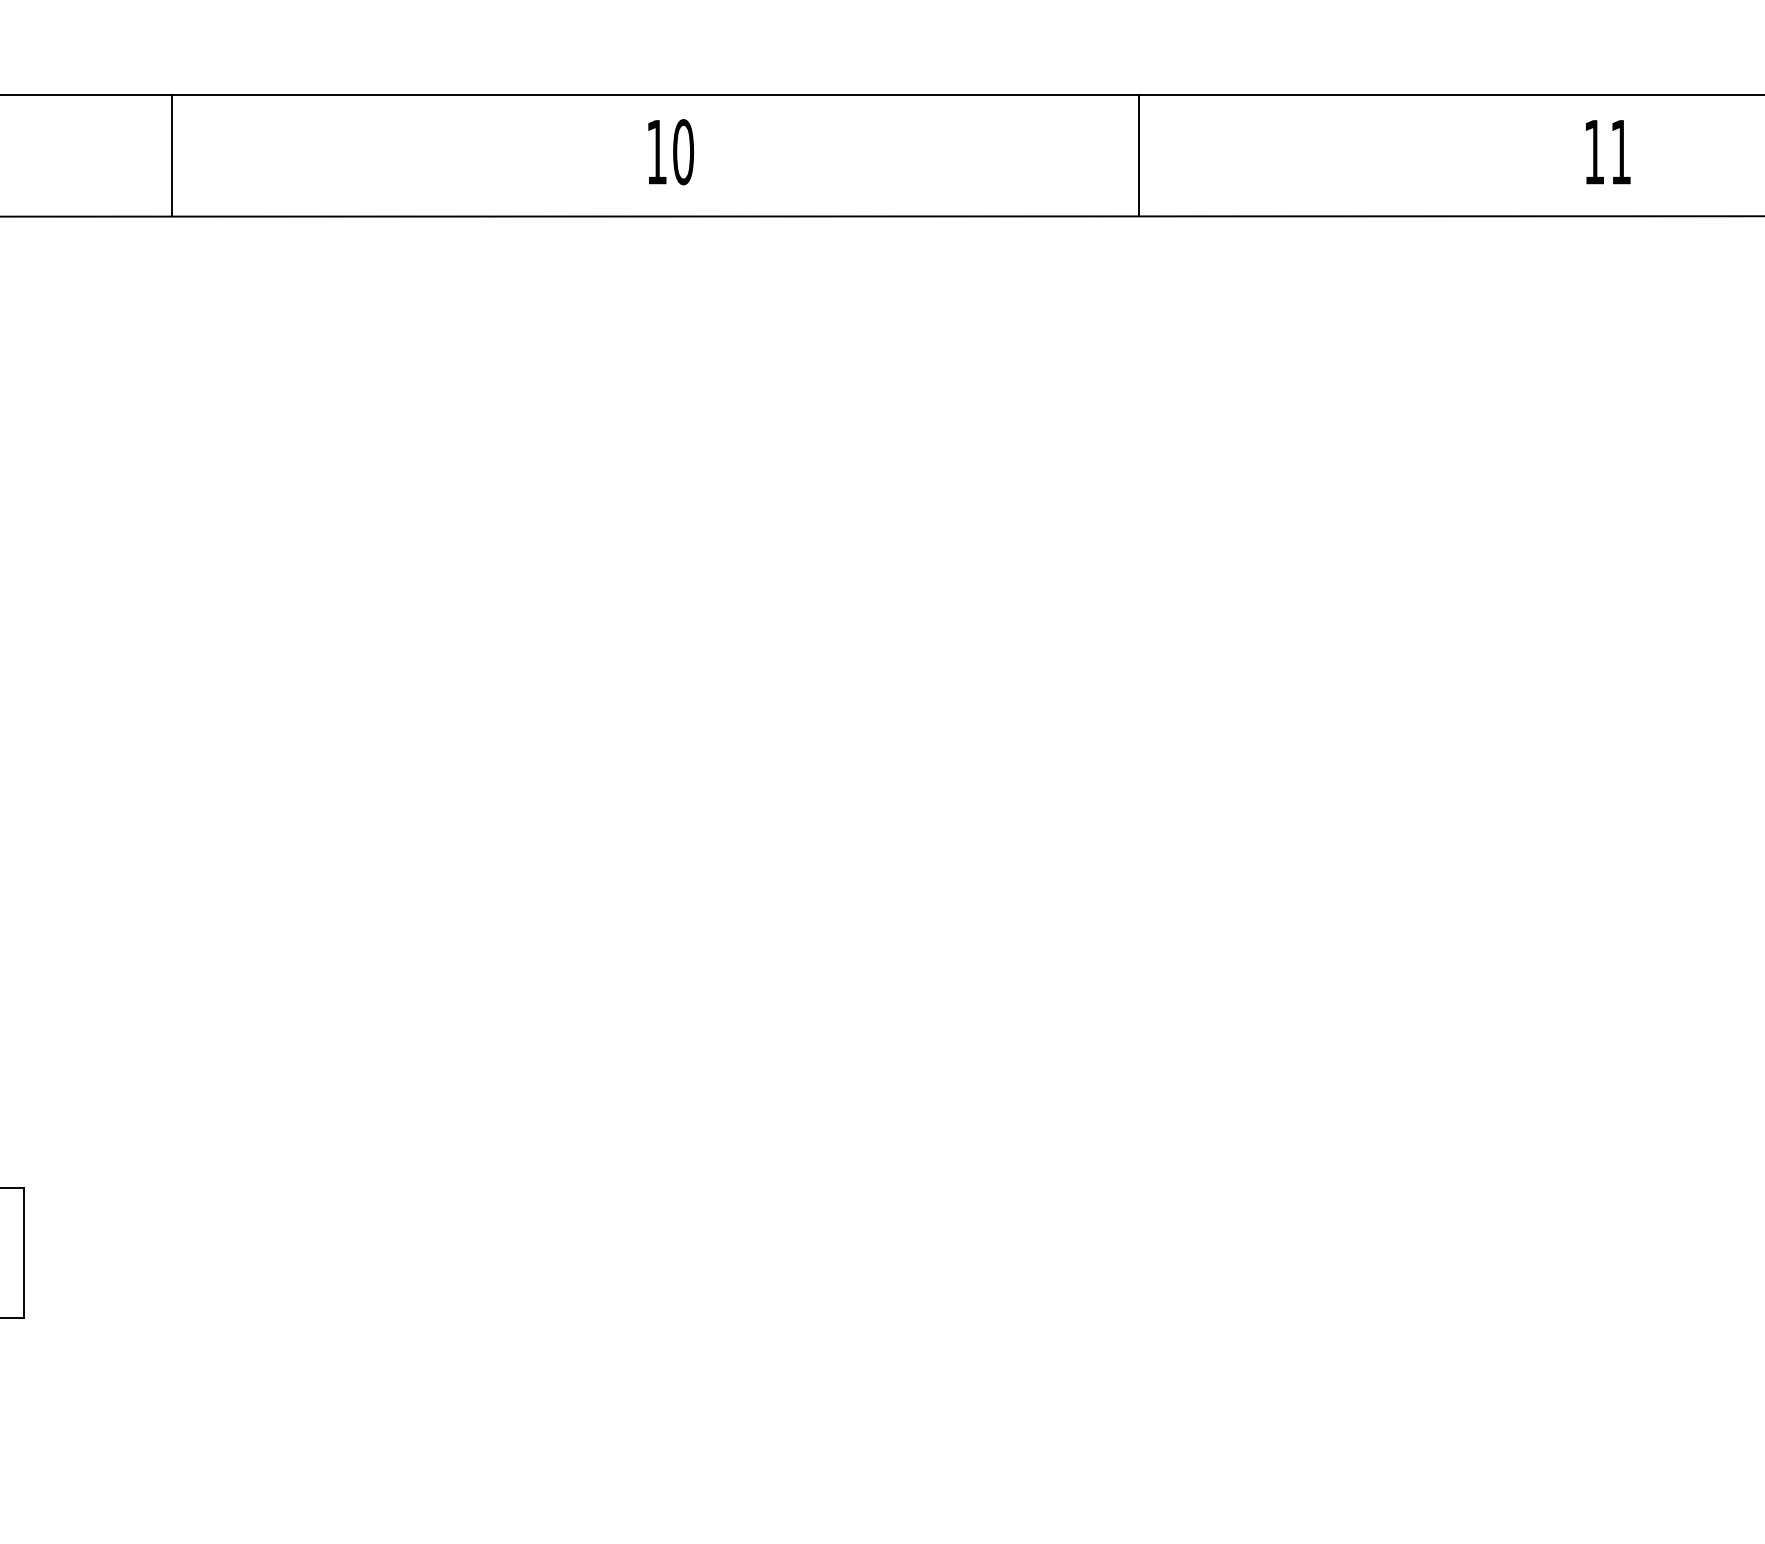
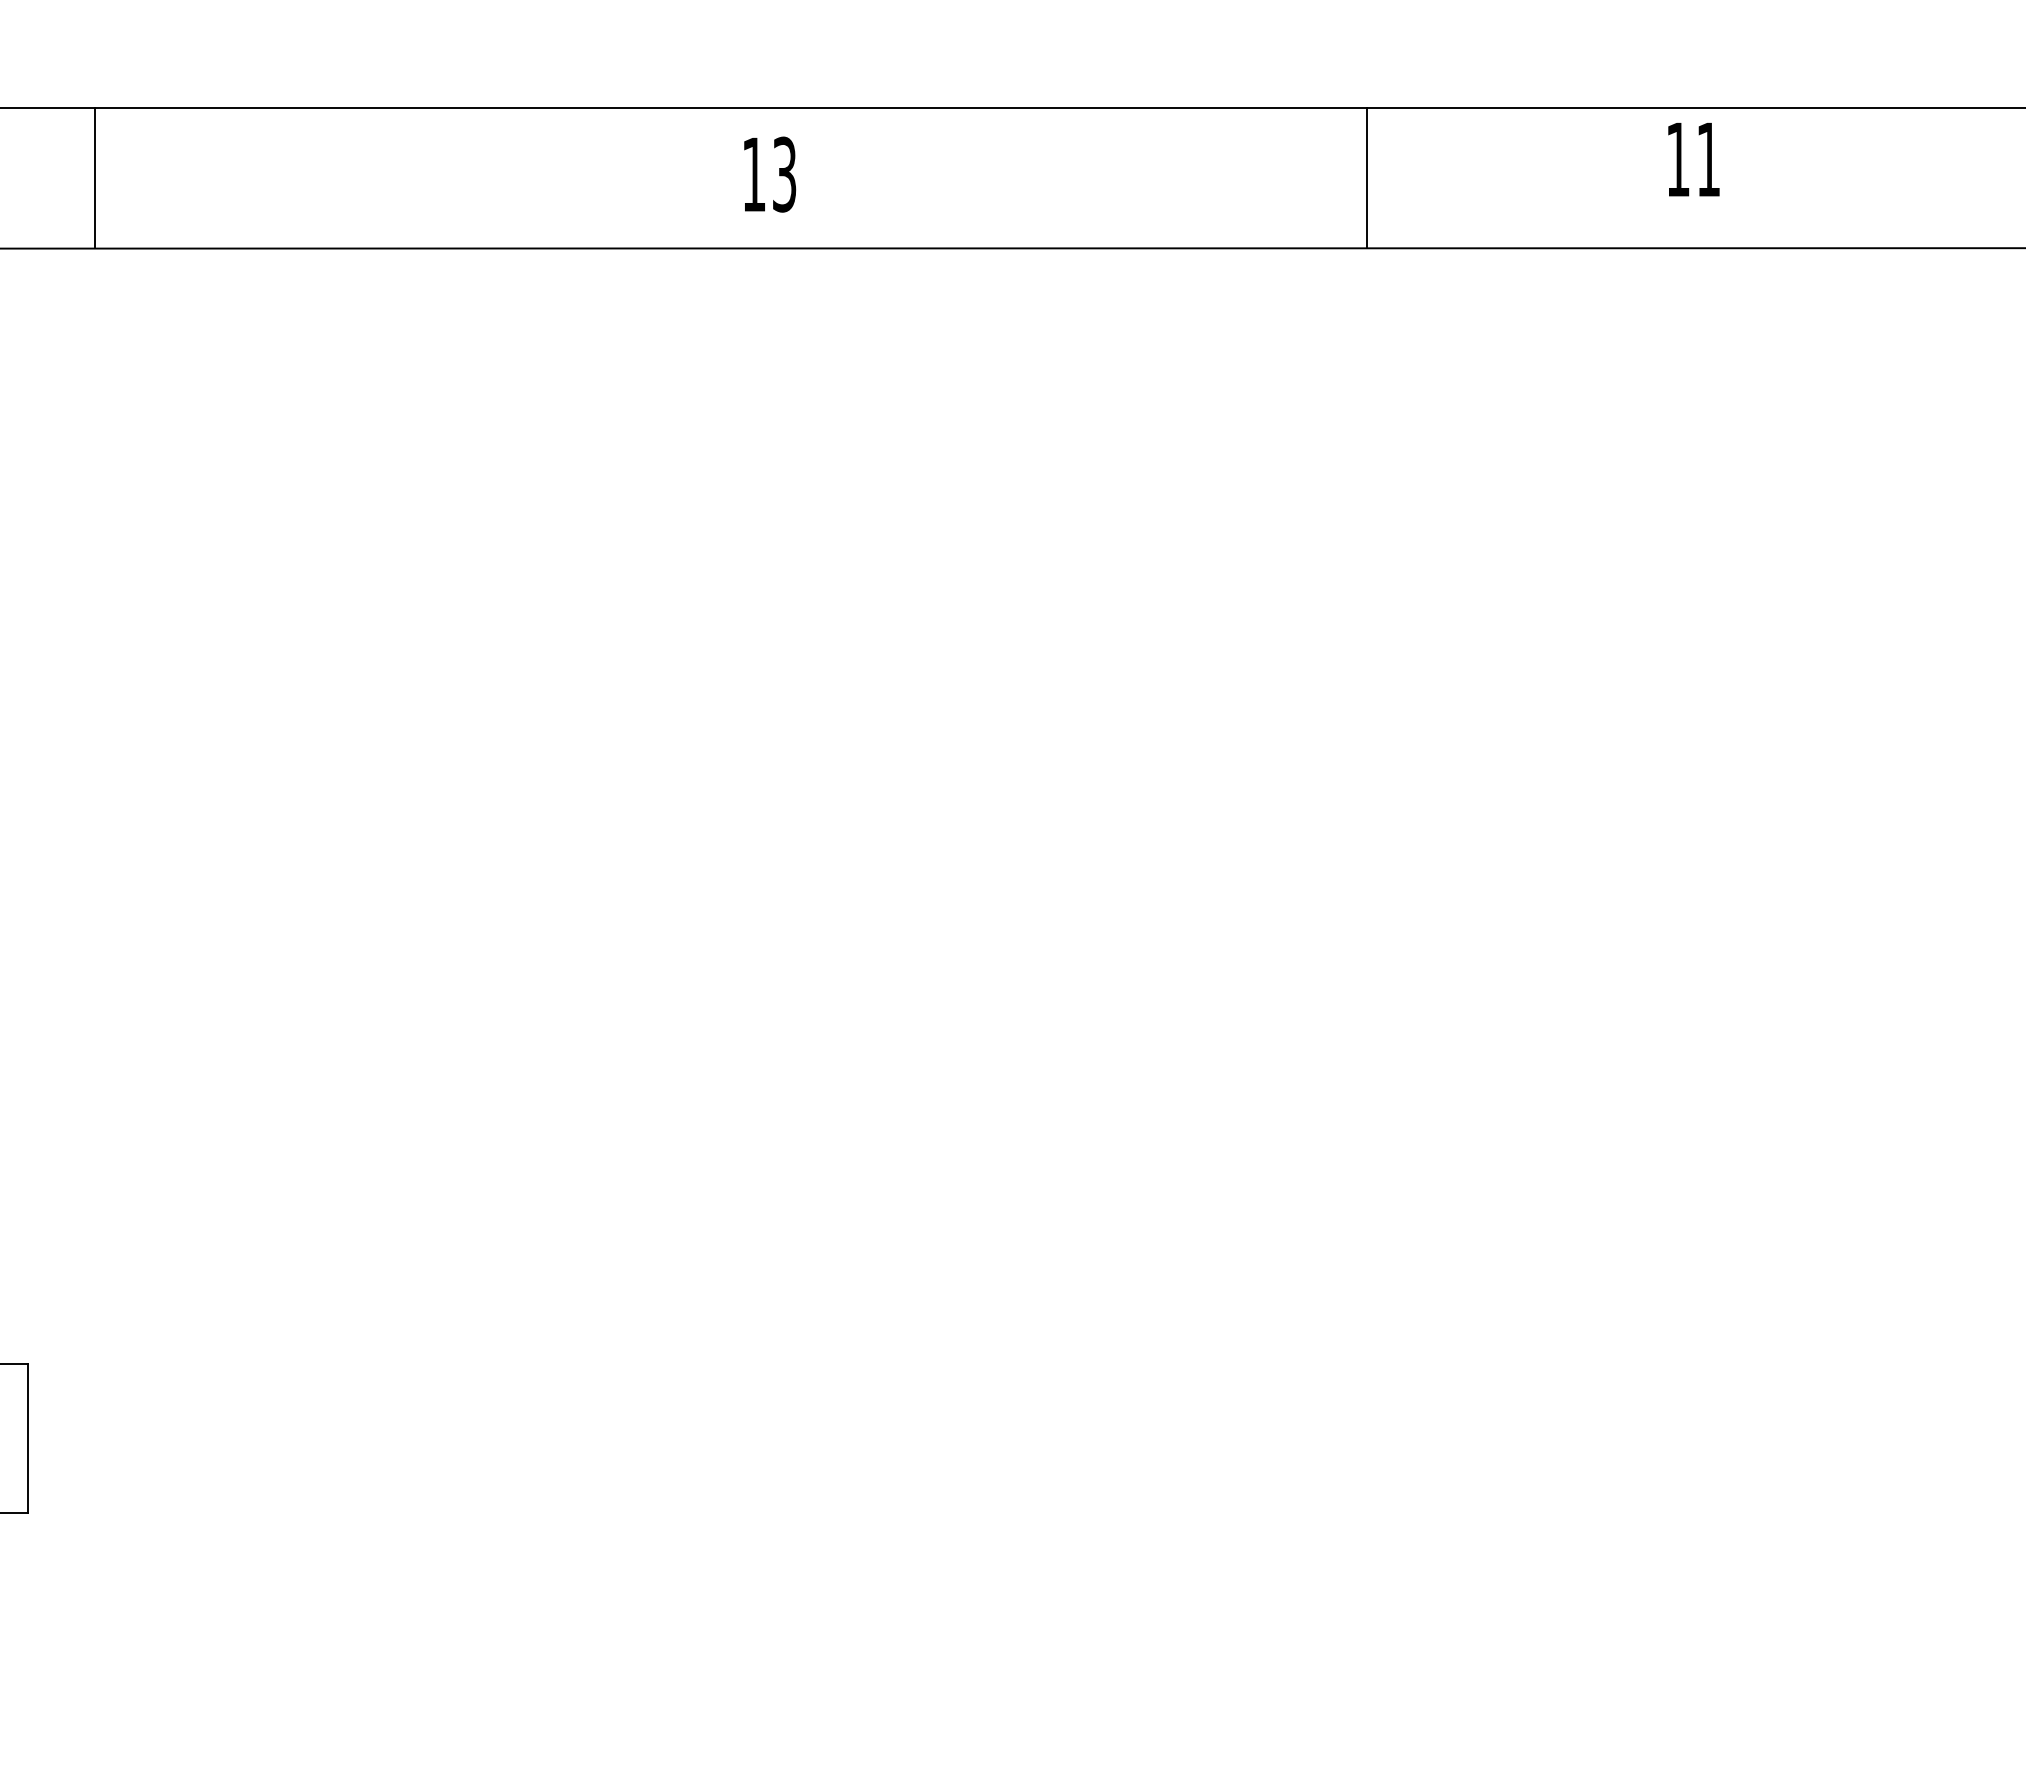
text: (683, 152) -> (784, 174), 10 -> 13
text: (1607, 152) -> (1693, 159), moved
line: (171, 154) -> (95, 177), moved
line: (1139, 154) -> (1366, 177), moved

